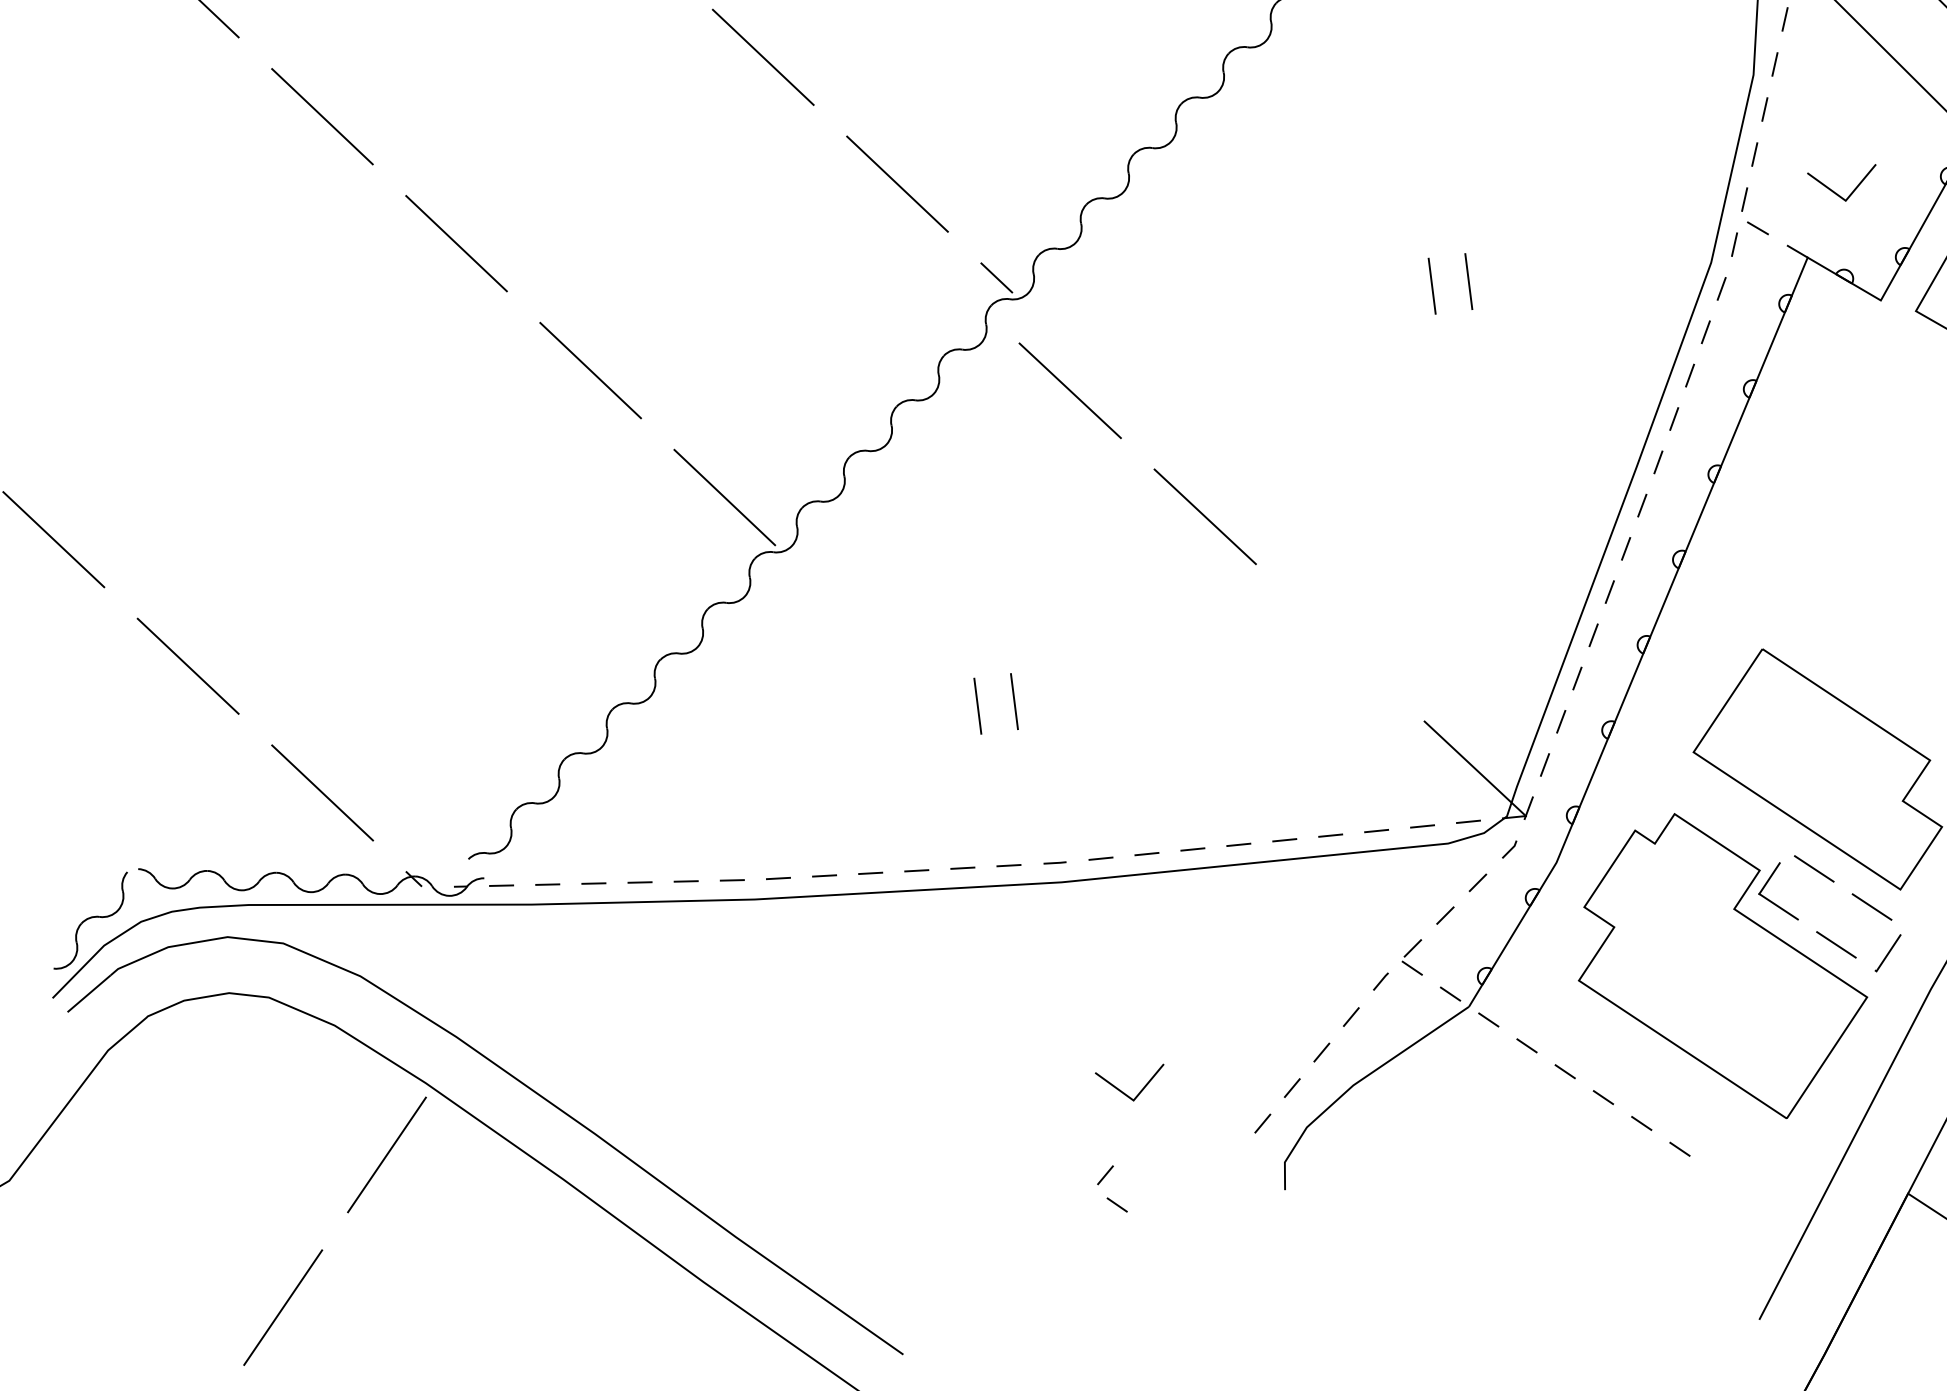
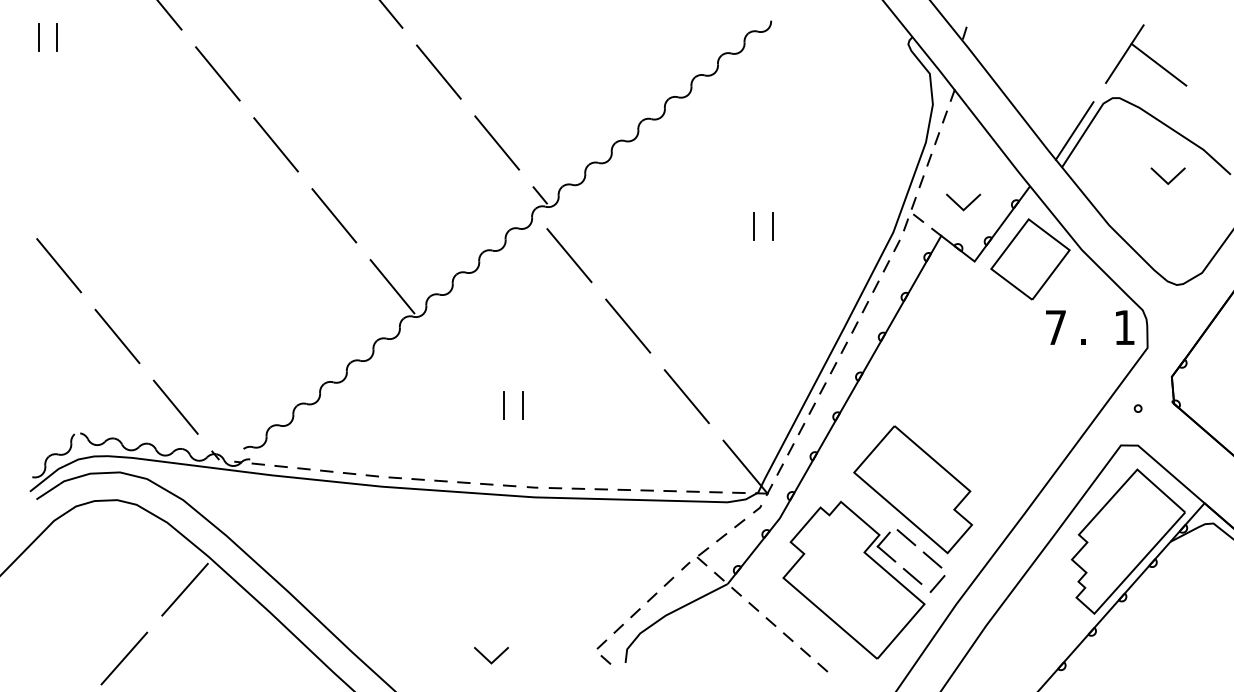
line: (1339, 642) -> (686, 396), added
line: (1124, 1091) -> (487, 658), moved
part: (1110, 1188) -> (603, 651), moved

